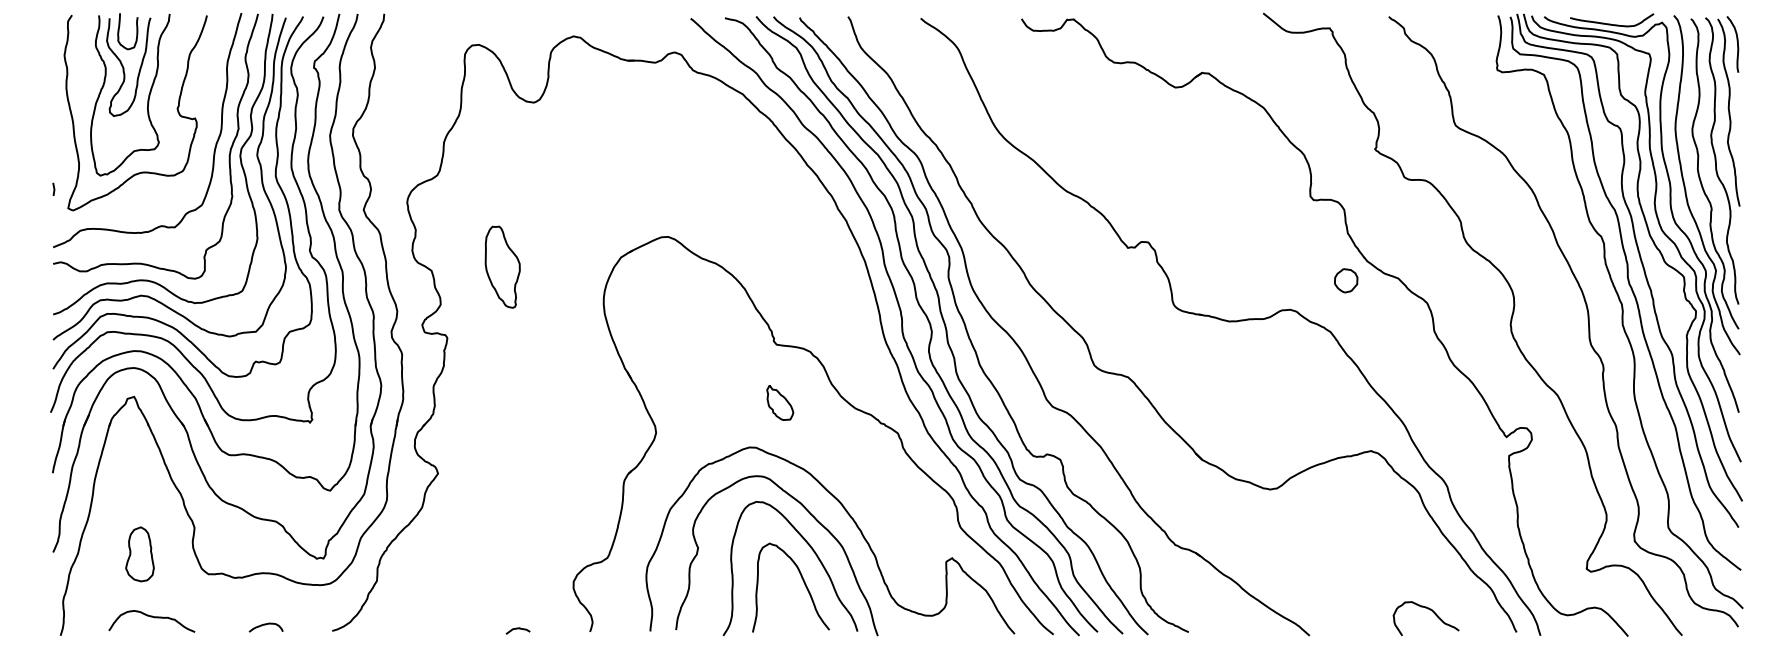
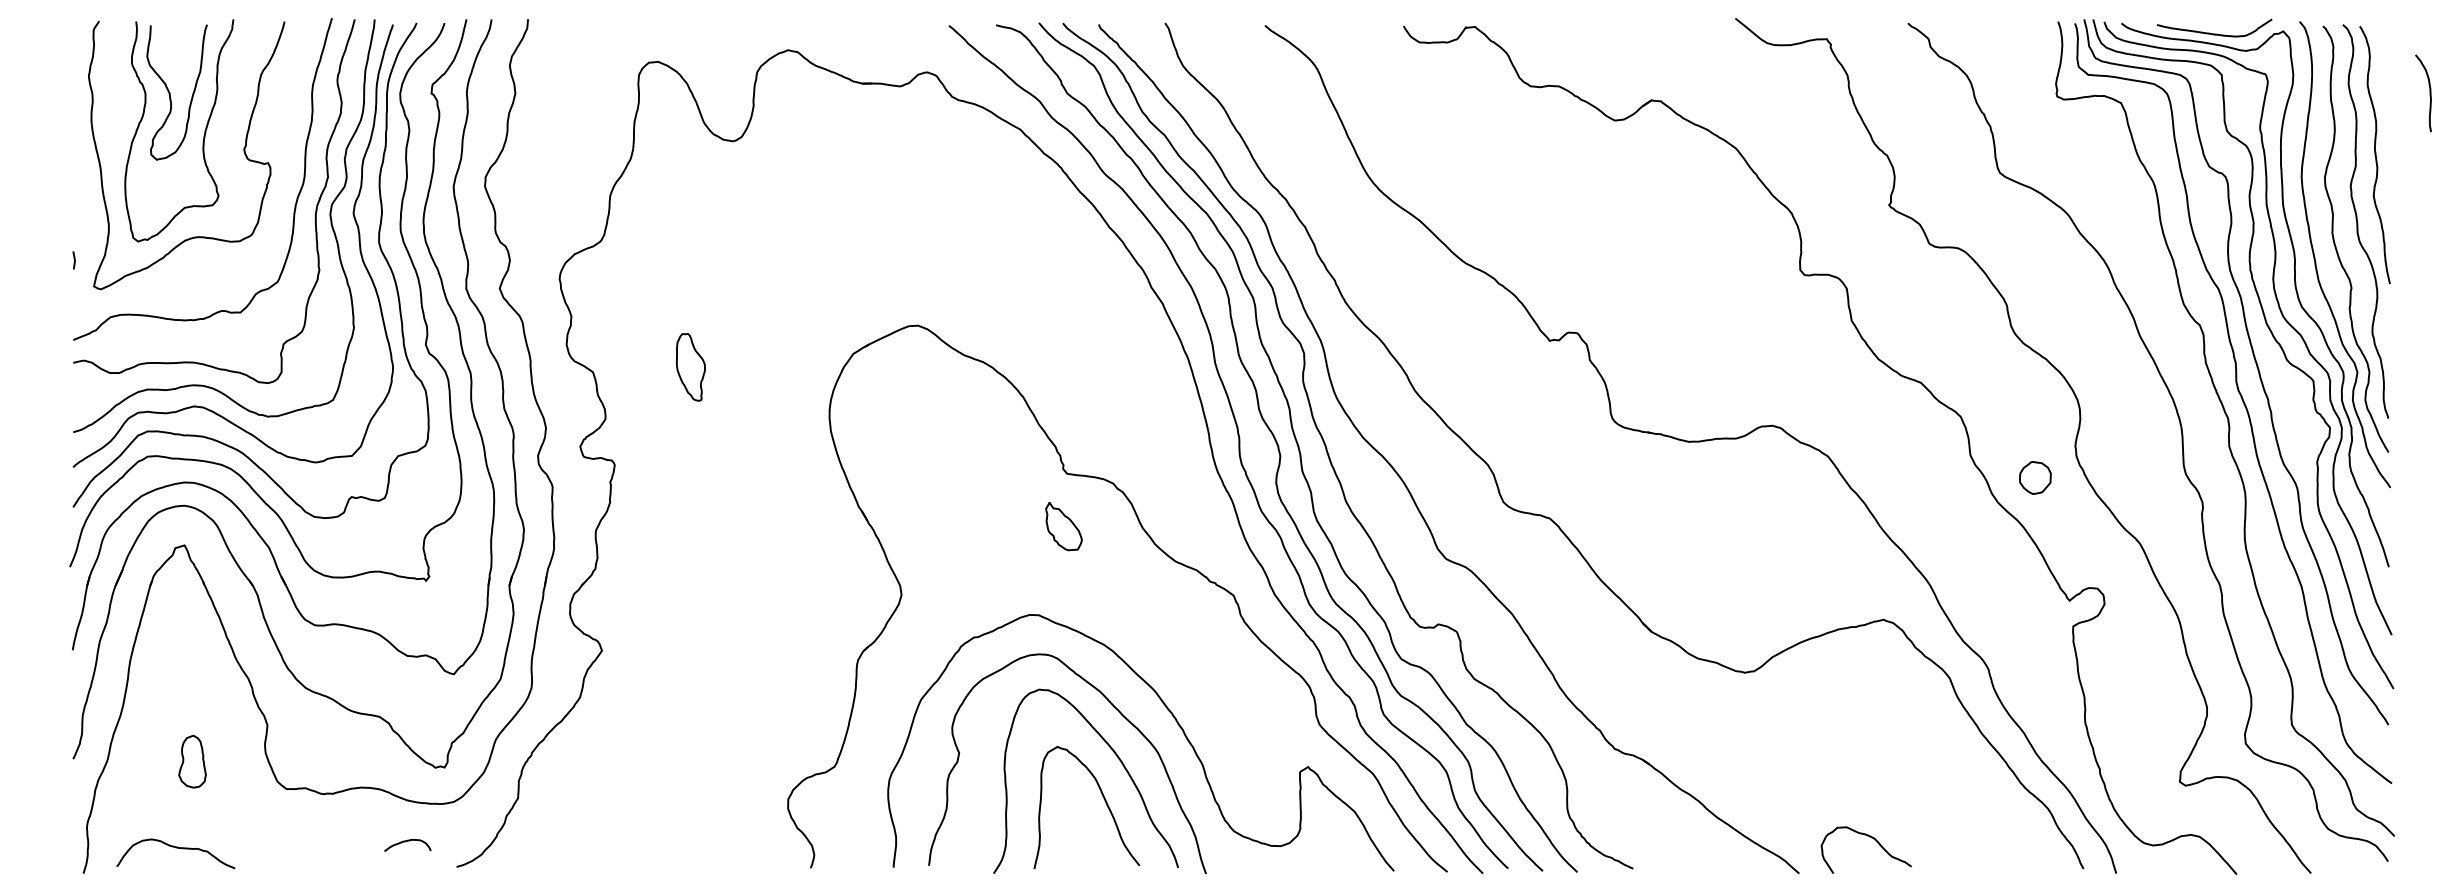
curve: (119, 30) -> (164, 41), removed
curve: (1737, 44) -> (2429, 93), moved
part: (502, 267) -> (690, 367), size x0.6
part: (1346, 280) -> (2035, 477), moved
part: (779, 402) -> (1063, 526), moved
part: (139, 554) -> (192, 761), size x0.7
curve: (1429, 610) -> (1871, 838), moved
curve: (151, 617) -> (175, 848), moved
curve: (264, 625) -> (405, 842), moved
curve: (517, 629) -> (711, 864), removed

